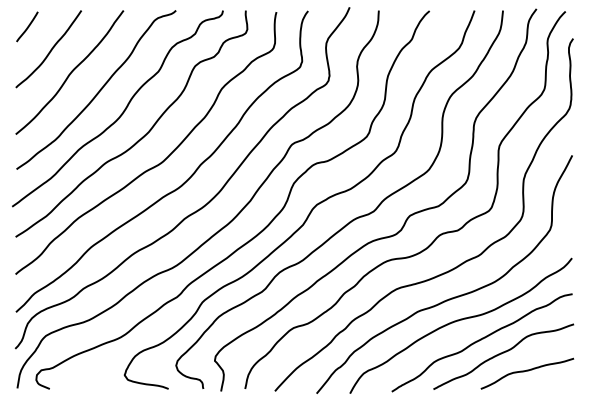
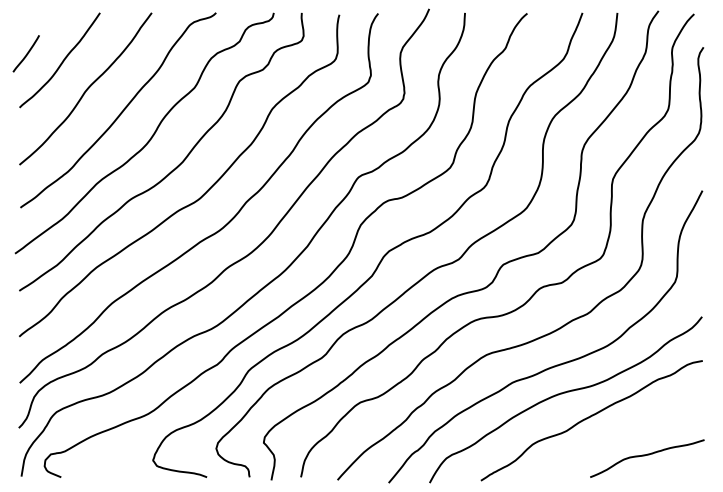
line: (27, 26) -> (26, 53), moved
curve: (501, 354) -> (615, 434), removed

